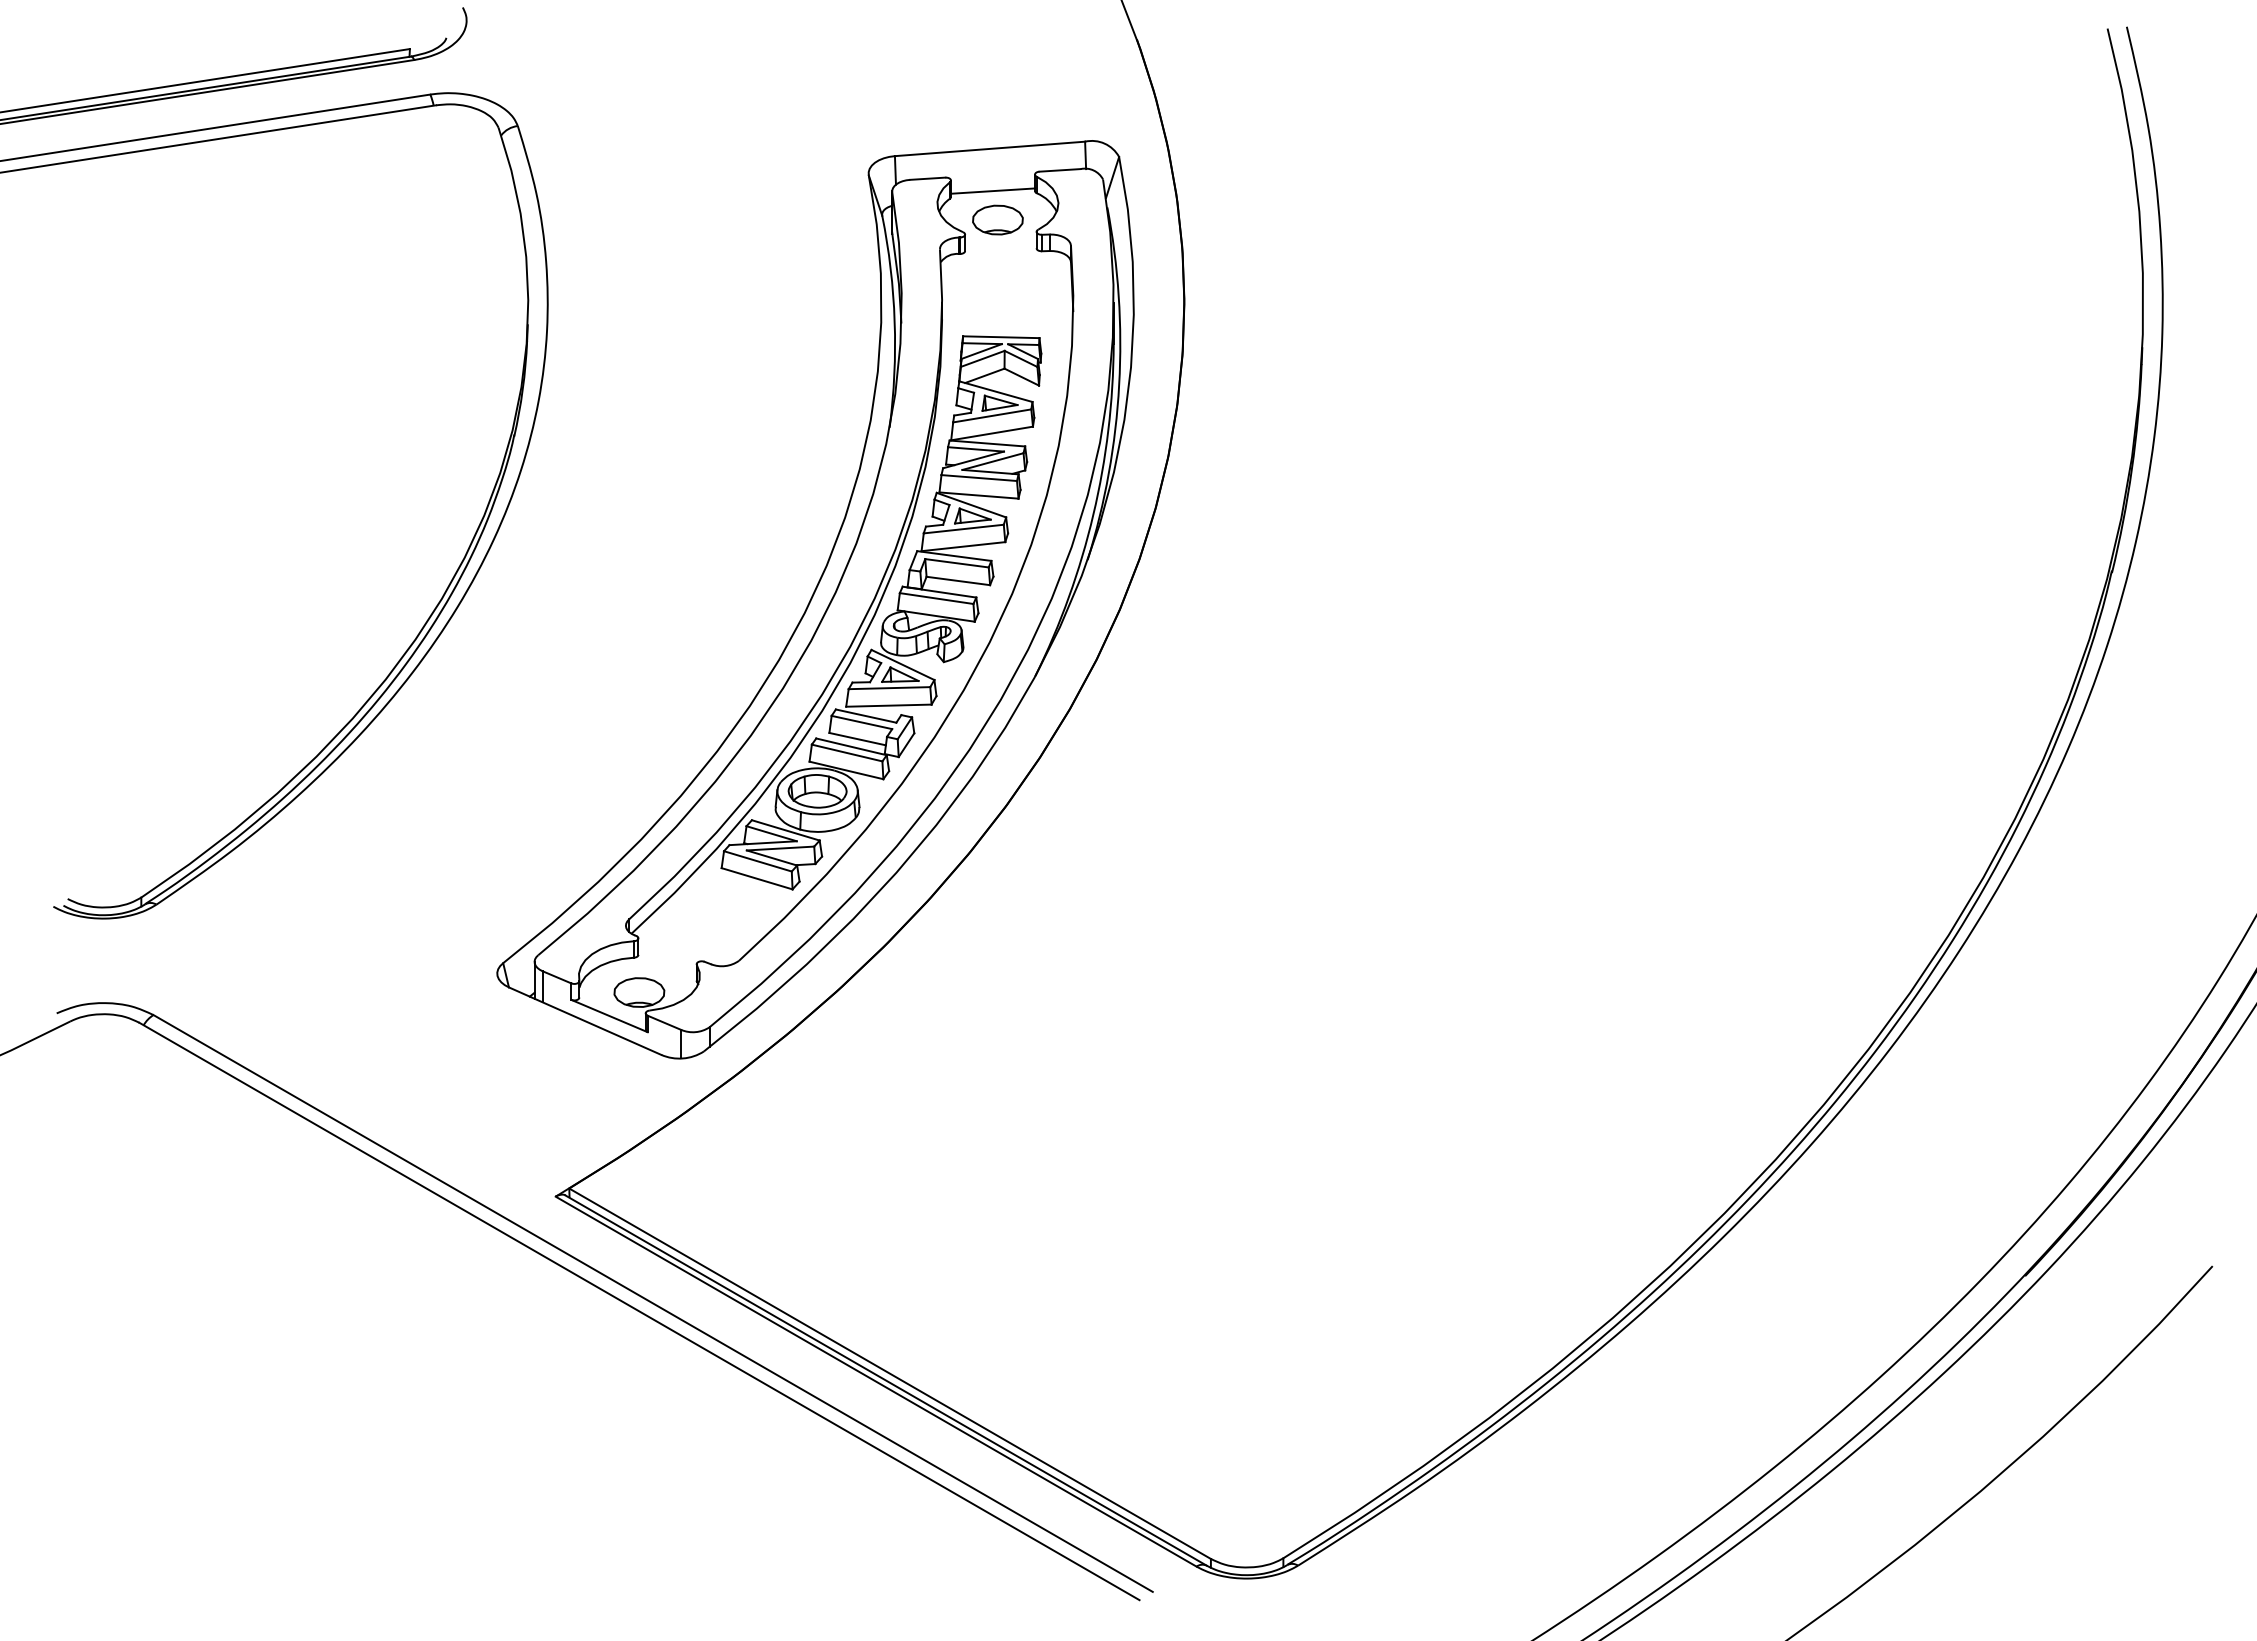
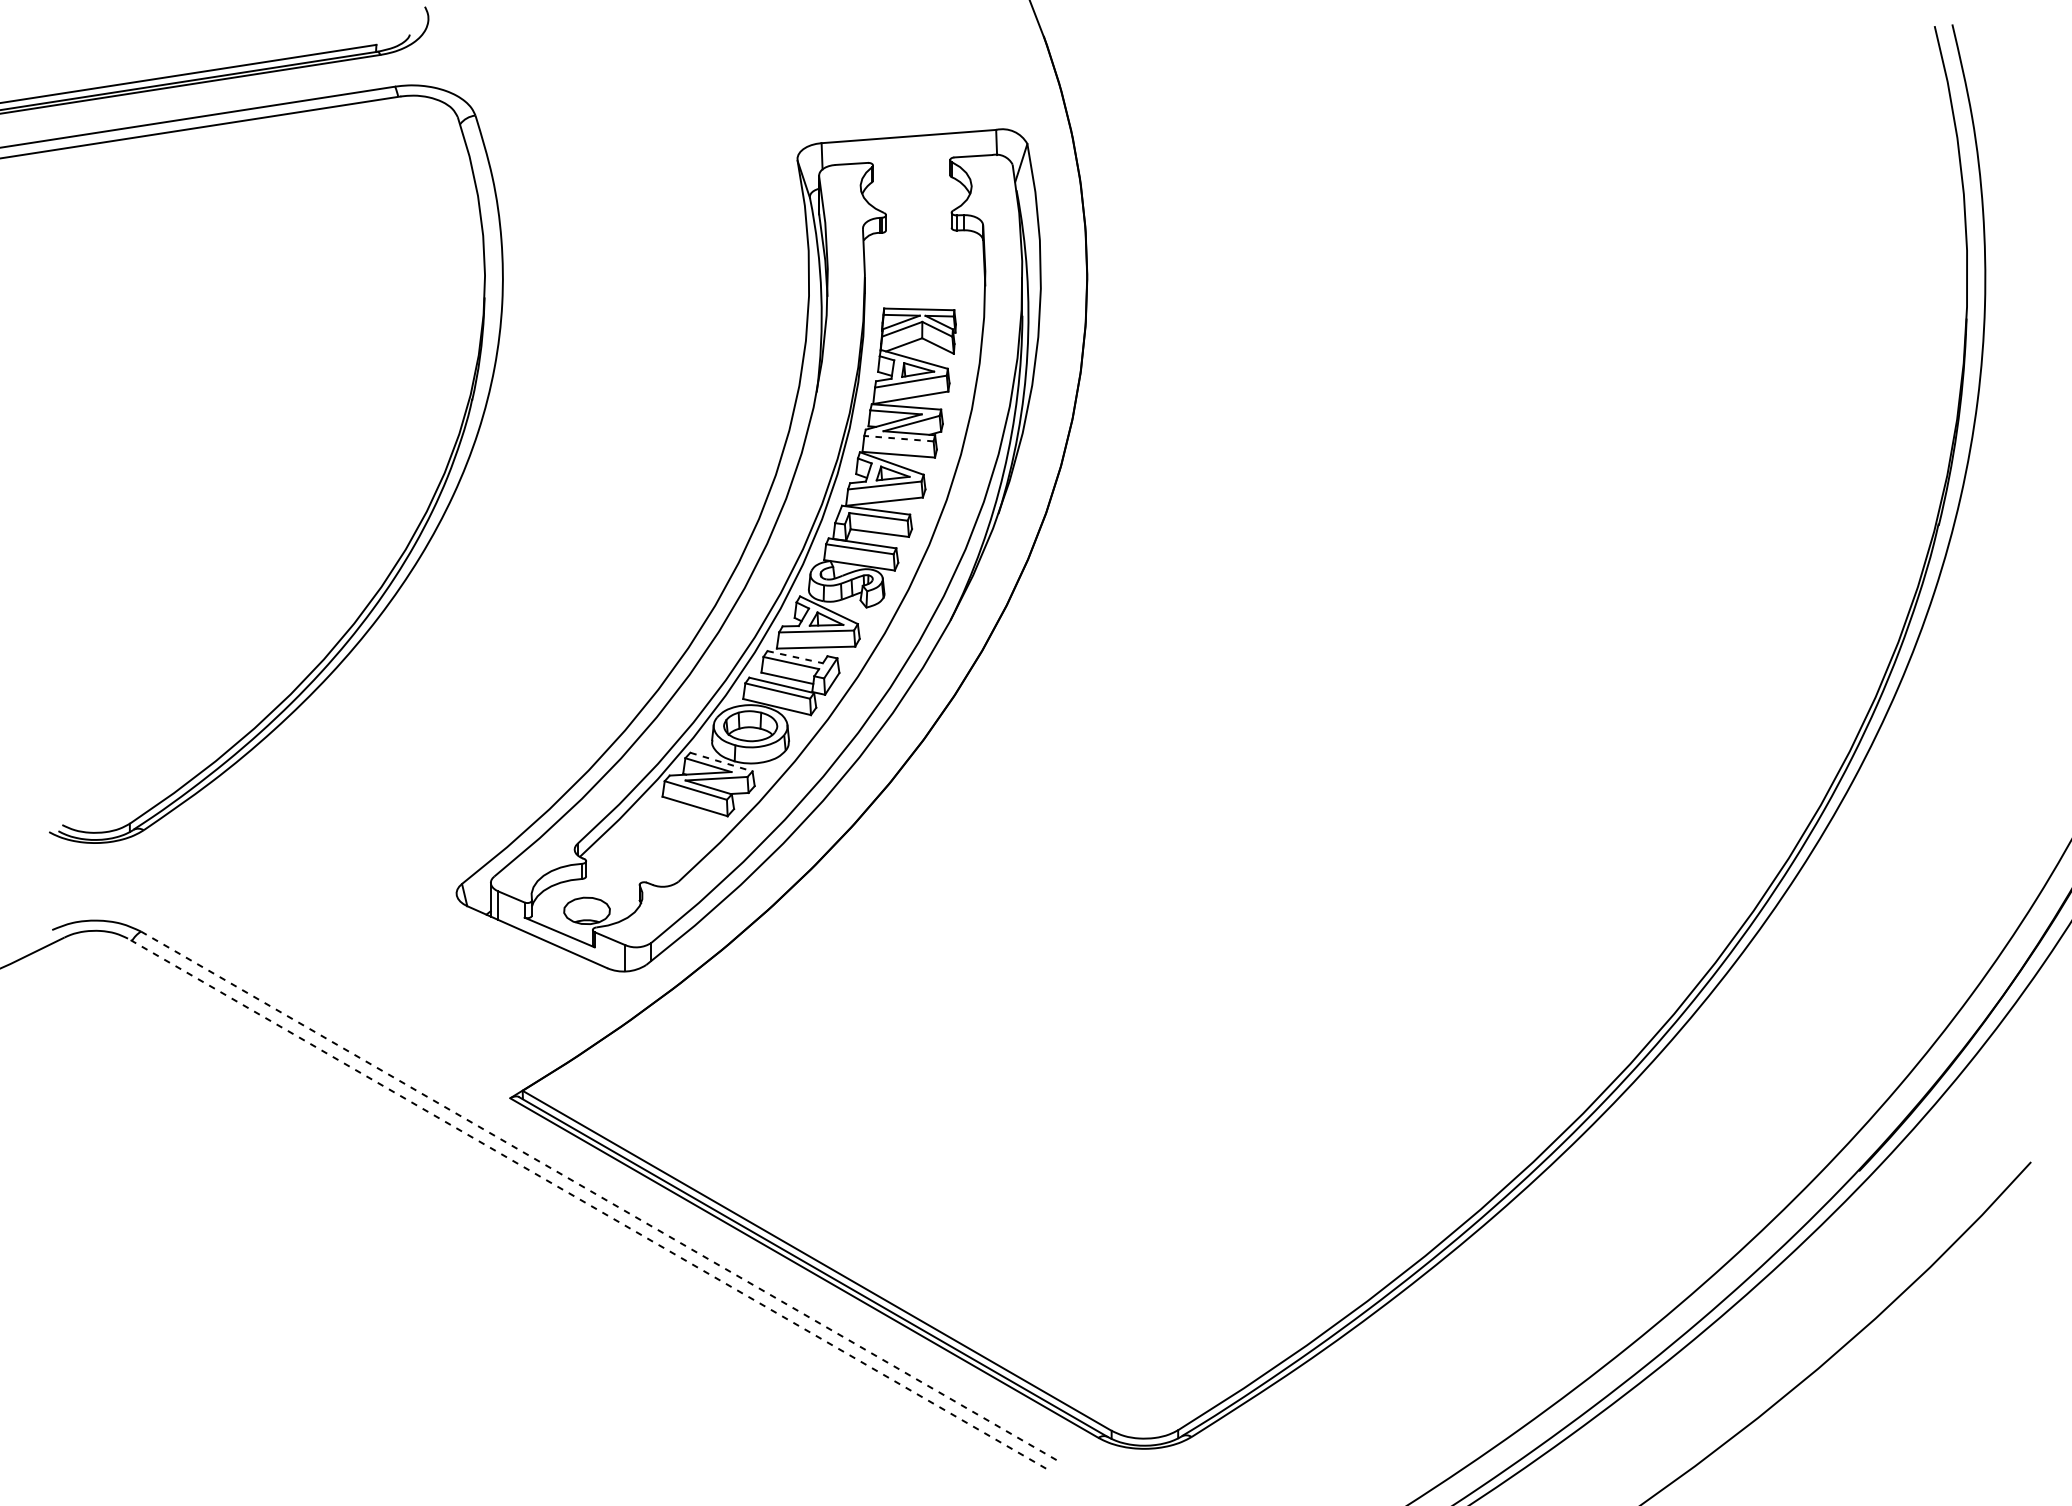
line: (992, 190) -> (911, 174), removed
part: (997, 219) -> (915, 201), removed
line: (979, 478) -> (899, 439), solid -> dashed
line: (866, 716) -> (795, 657), solid -> dashed
line: (786, 830) -> (722, 762), solid -> dashed
line: (653, 1303) -> (599, 1196), solid -> dashed
line: (639, 1311) -> (587, 1203), solid -> dashed

